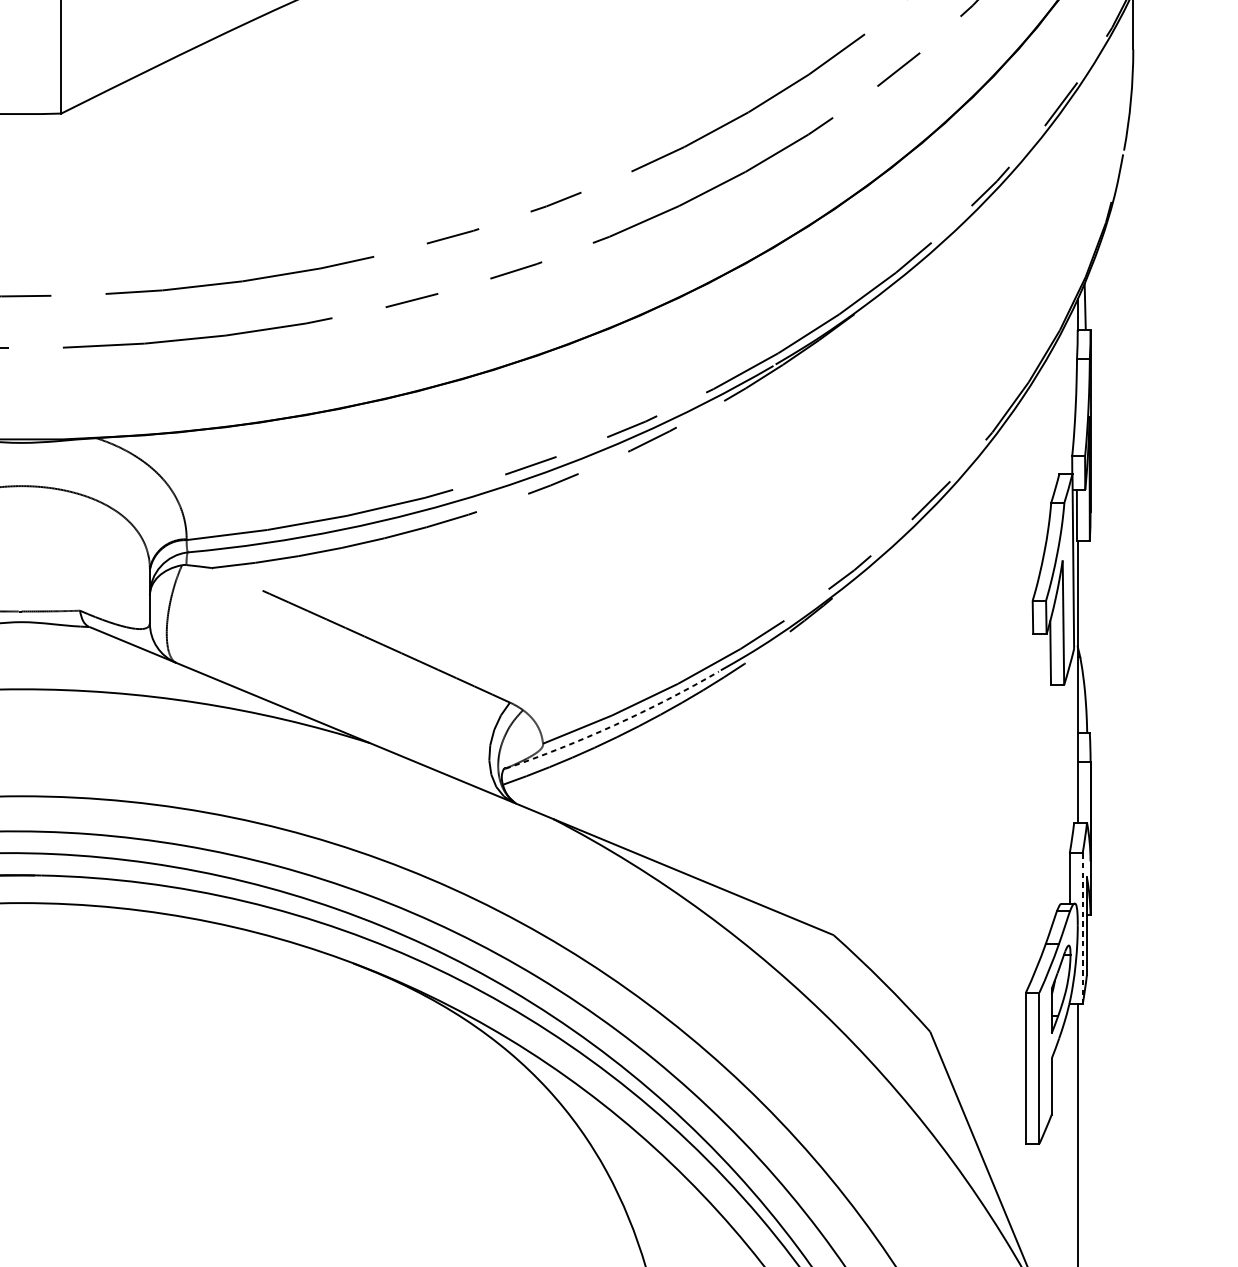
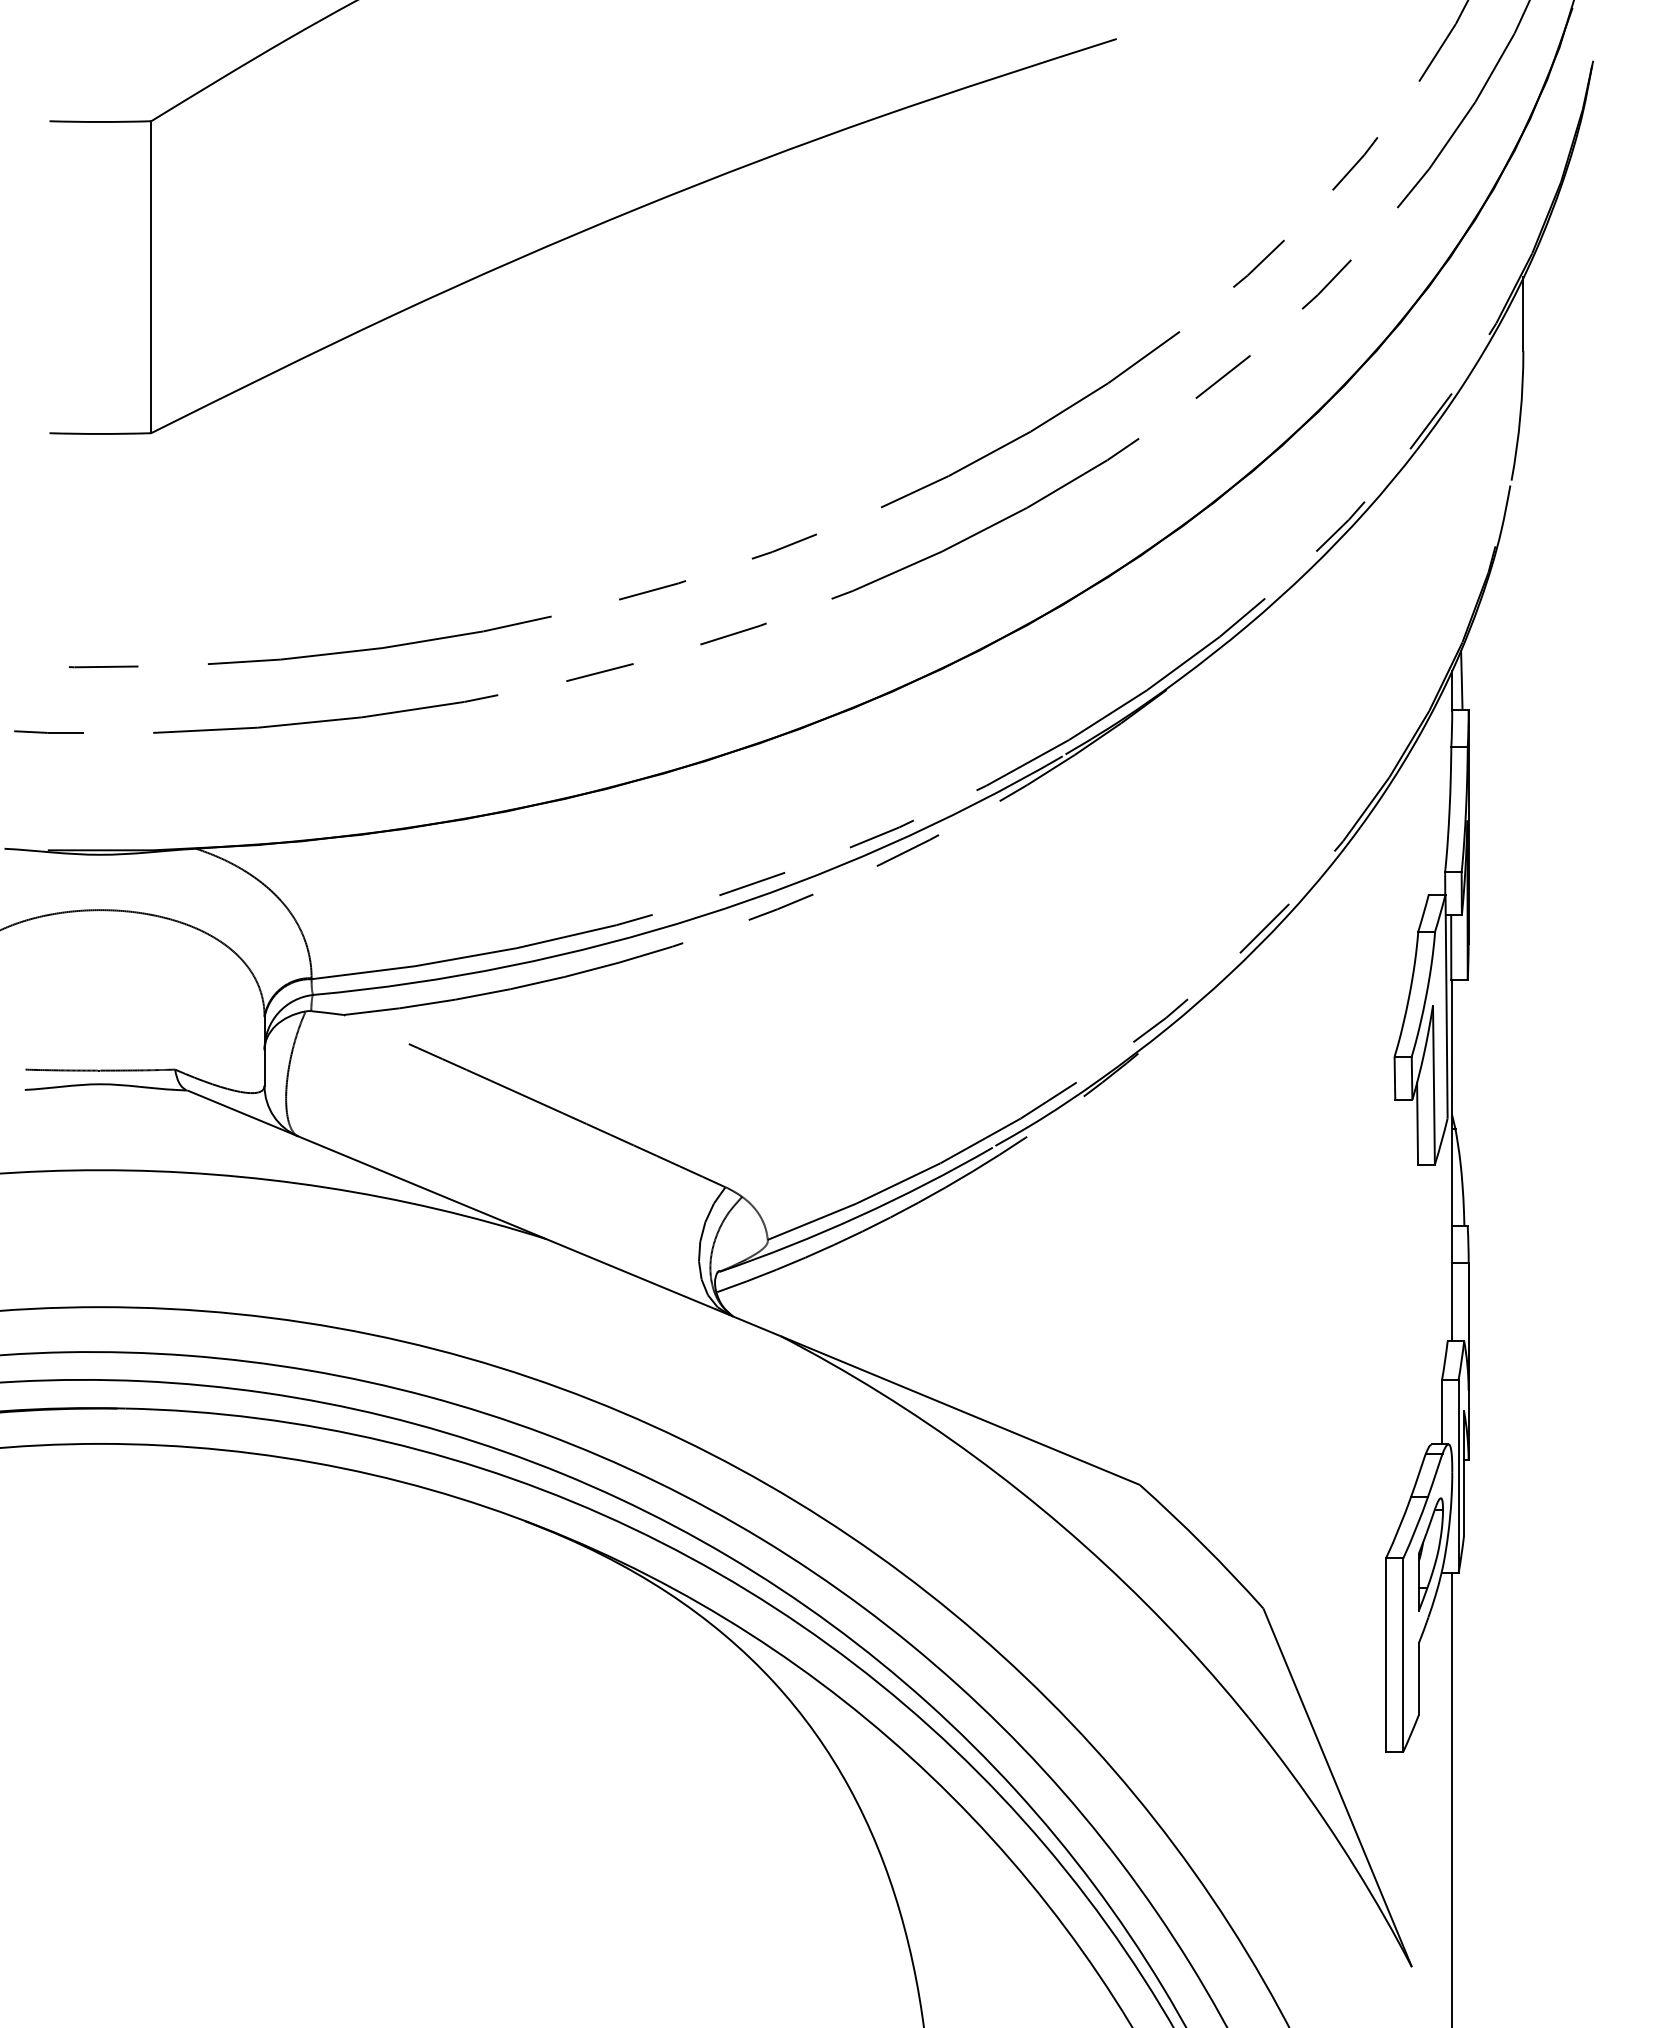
arc: (614, 725) -> (859, 1216), dashed -> solid
line: (1082, 928) -> (1458, 1476), dashed -> solid

